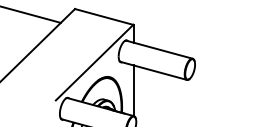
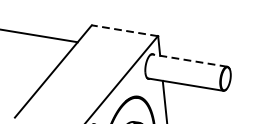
line: (103, 16) -> (124, 30), solid -> dashed
line: (159, 49) -> (189, 60), solid -> dashed

